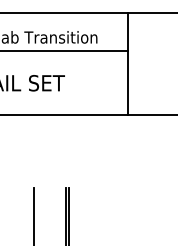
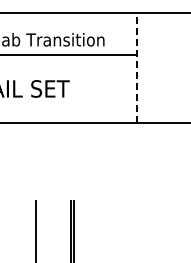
line: (128, 64) -> (137, 68), solid -> dashed

